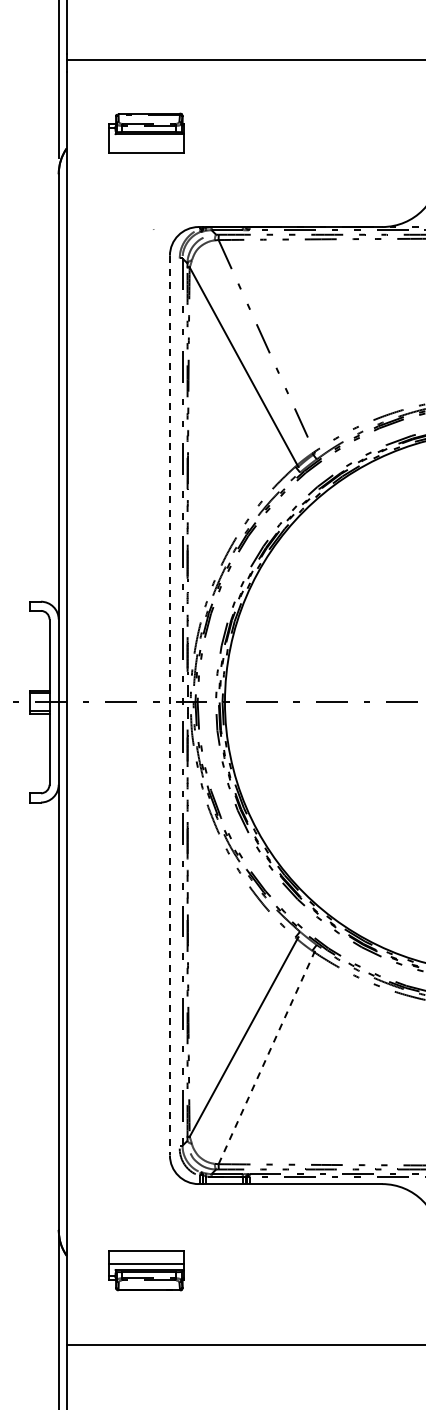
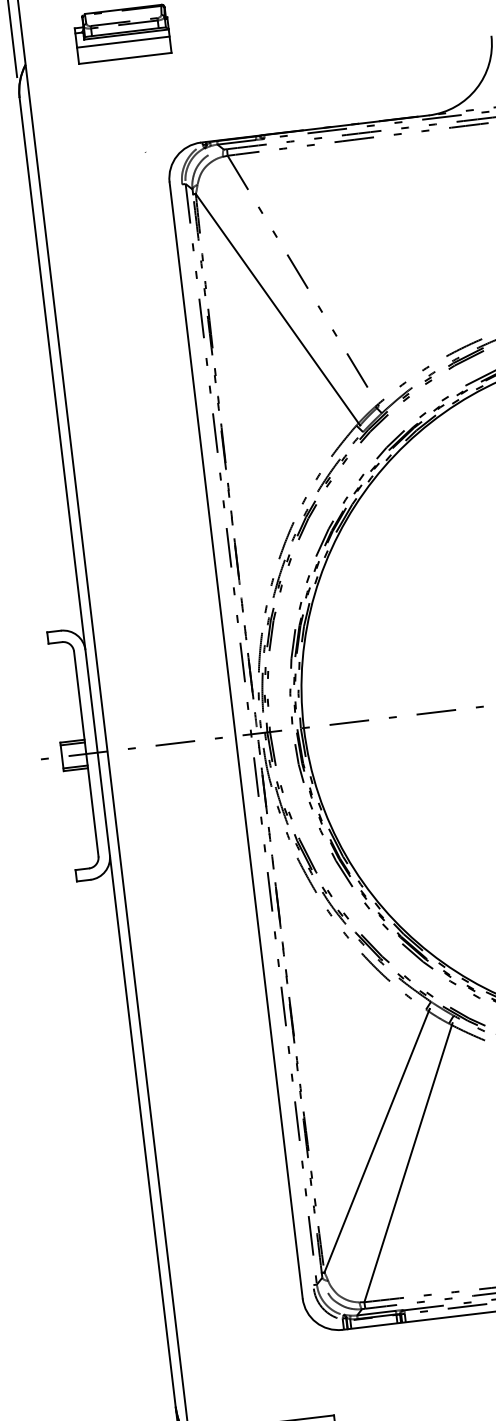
line: (146, 139) -> (123, 41), added
line: (169, 705) -> (235, 740), dashed -> solid
line: (267, 1057) -> (409, 1162), dashed -> solid

